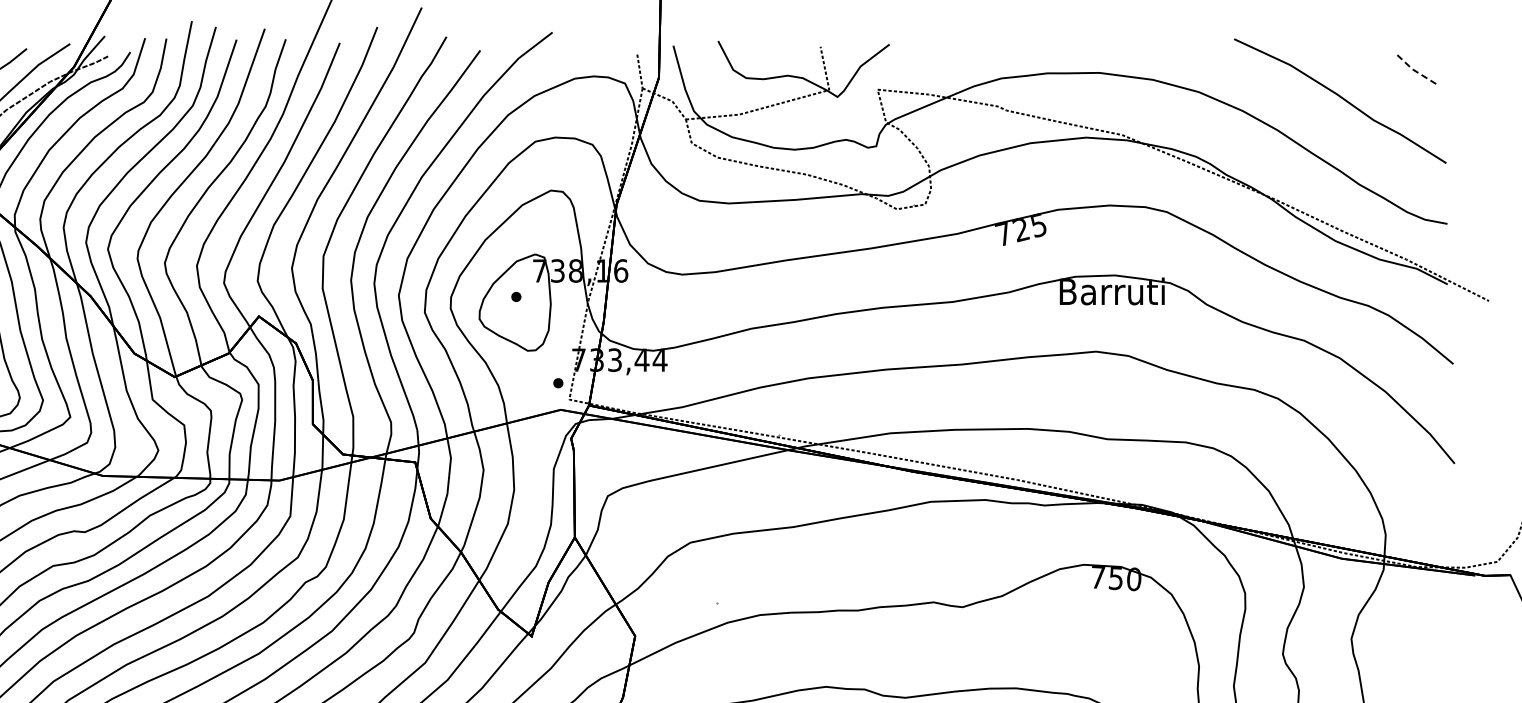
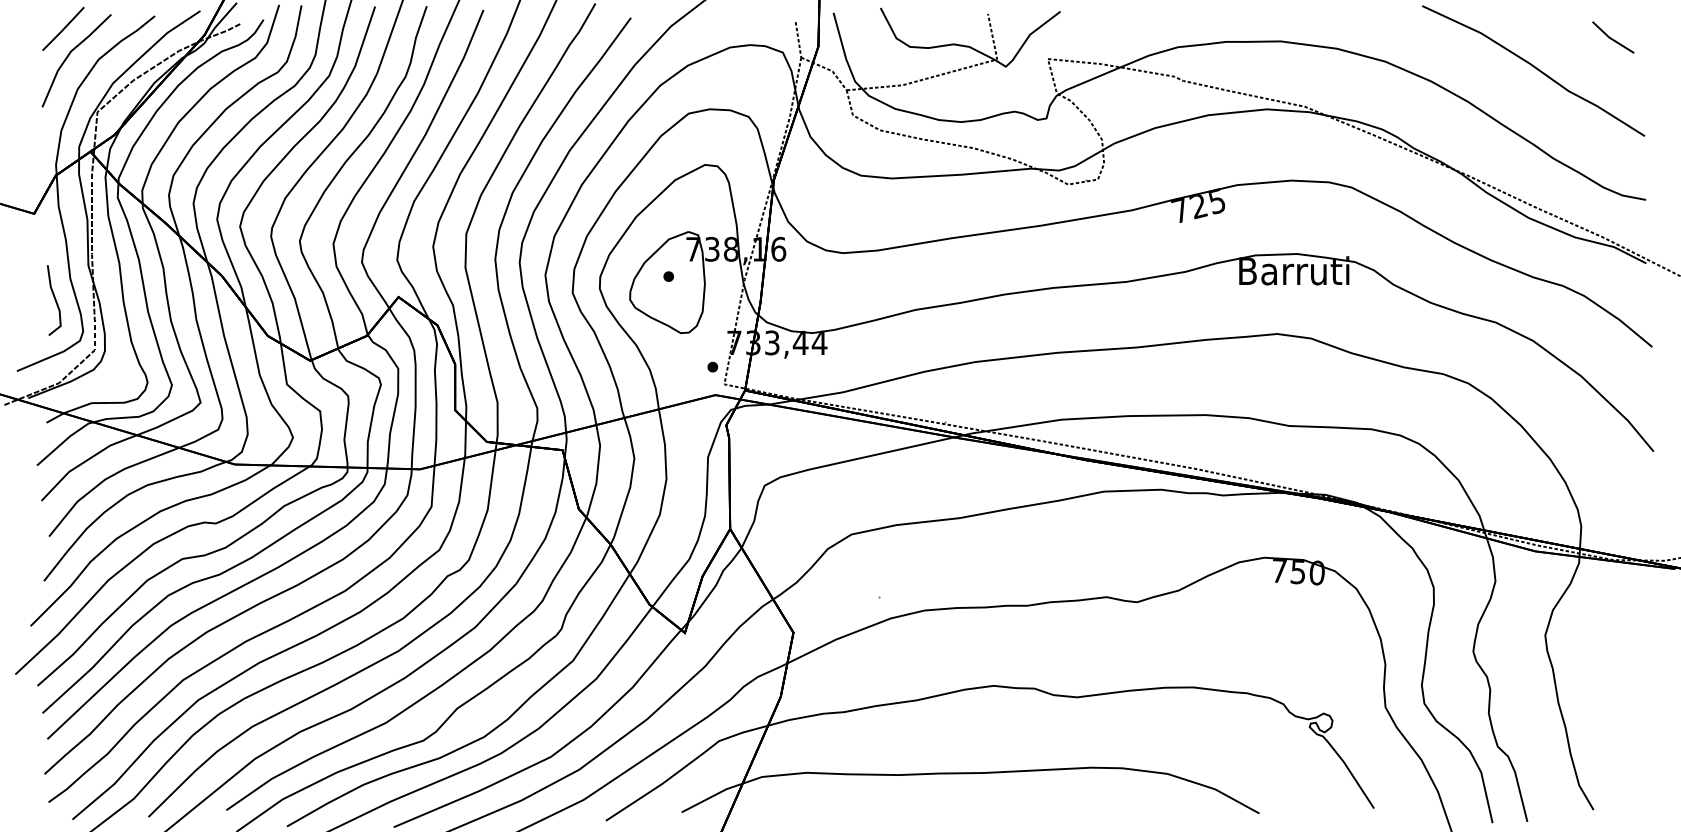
line: (1414, 71) -> (1611, 39), dashed -> solid

